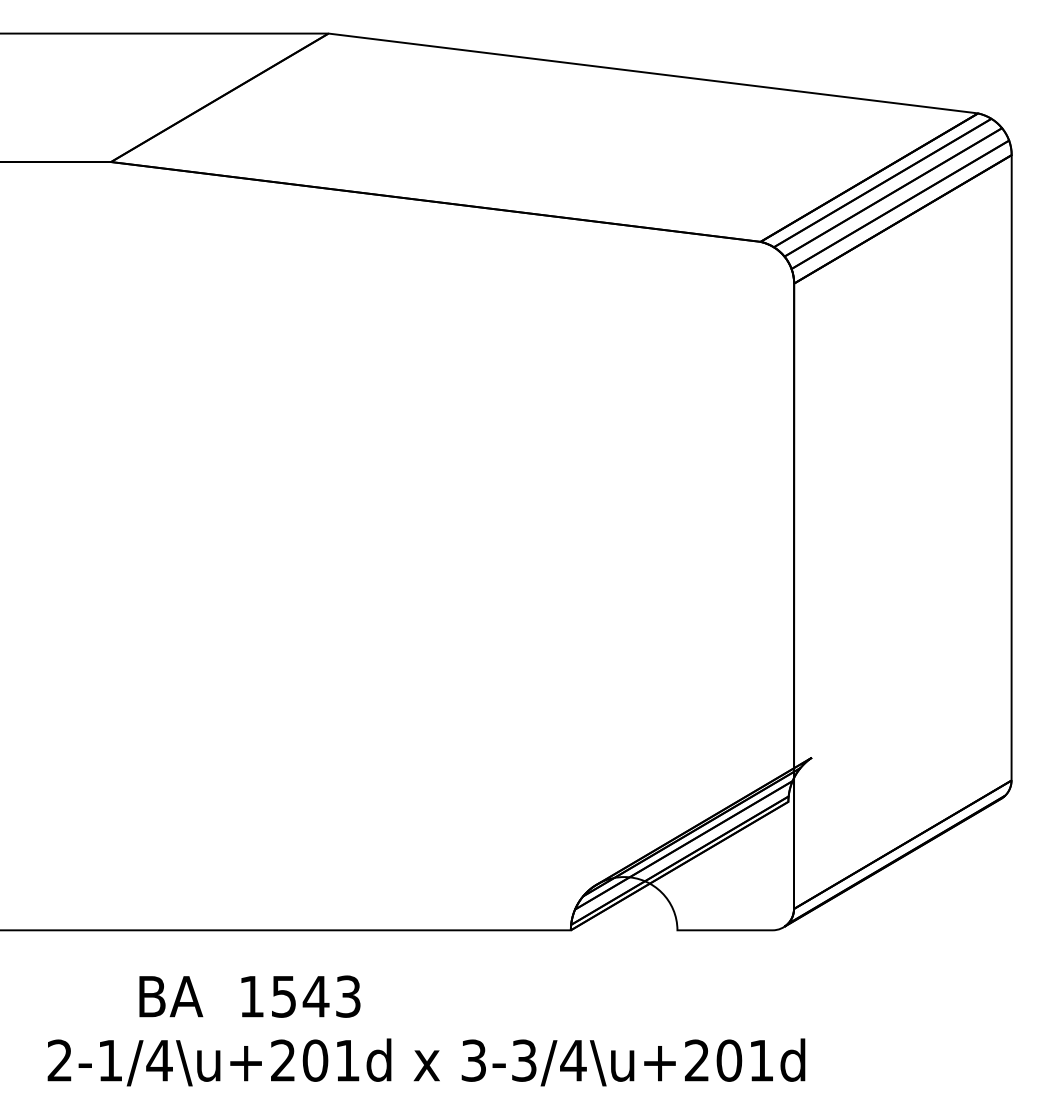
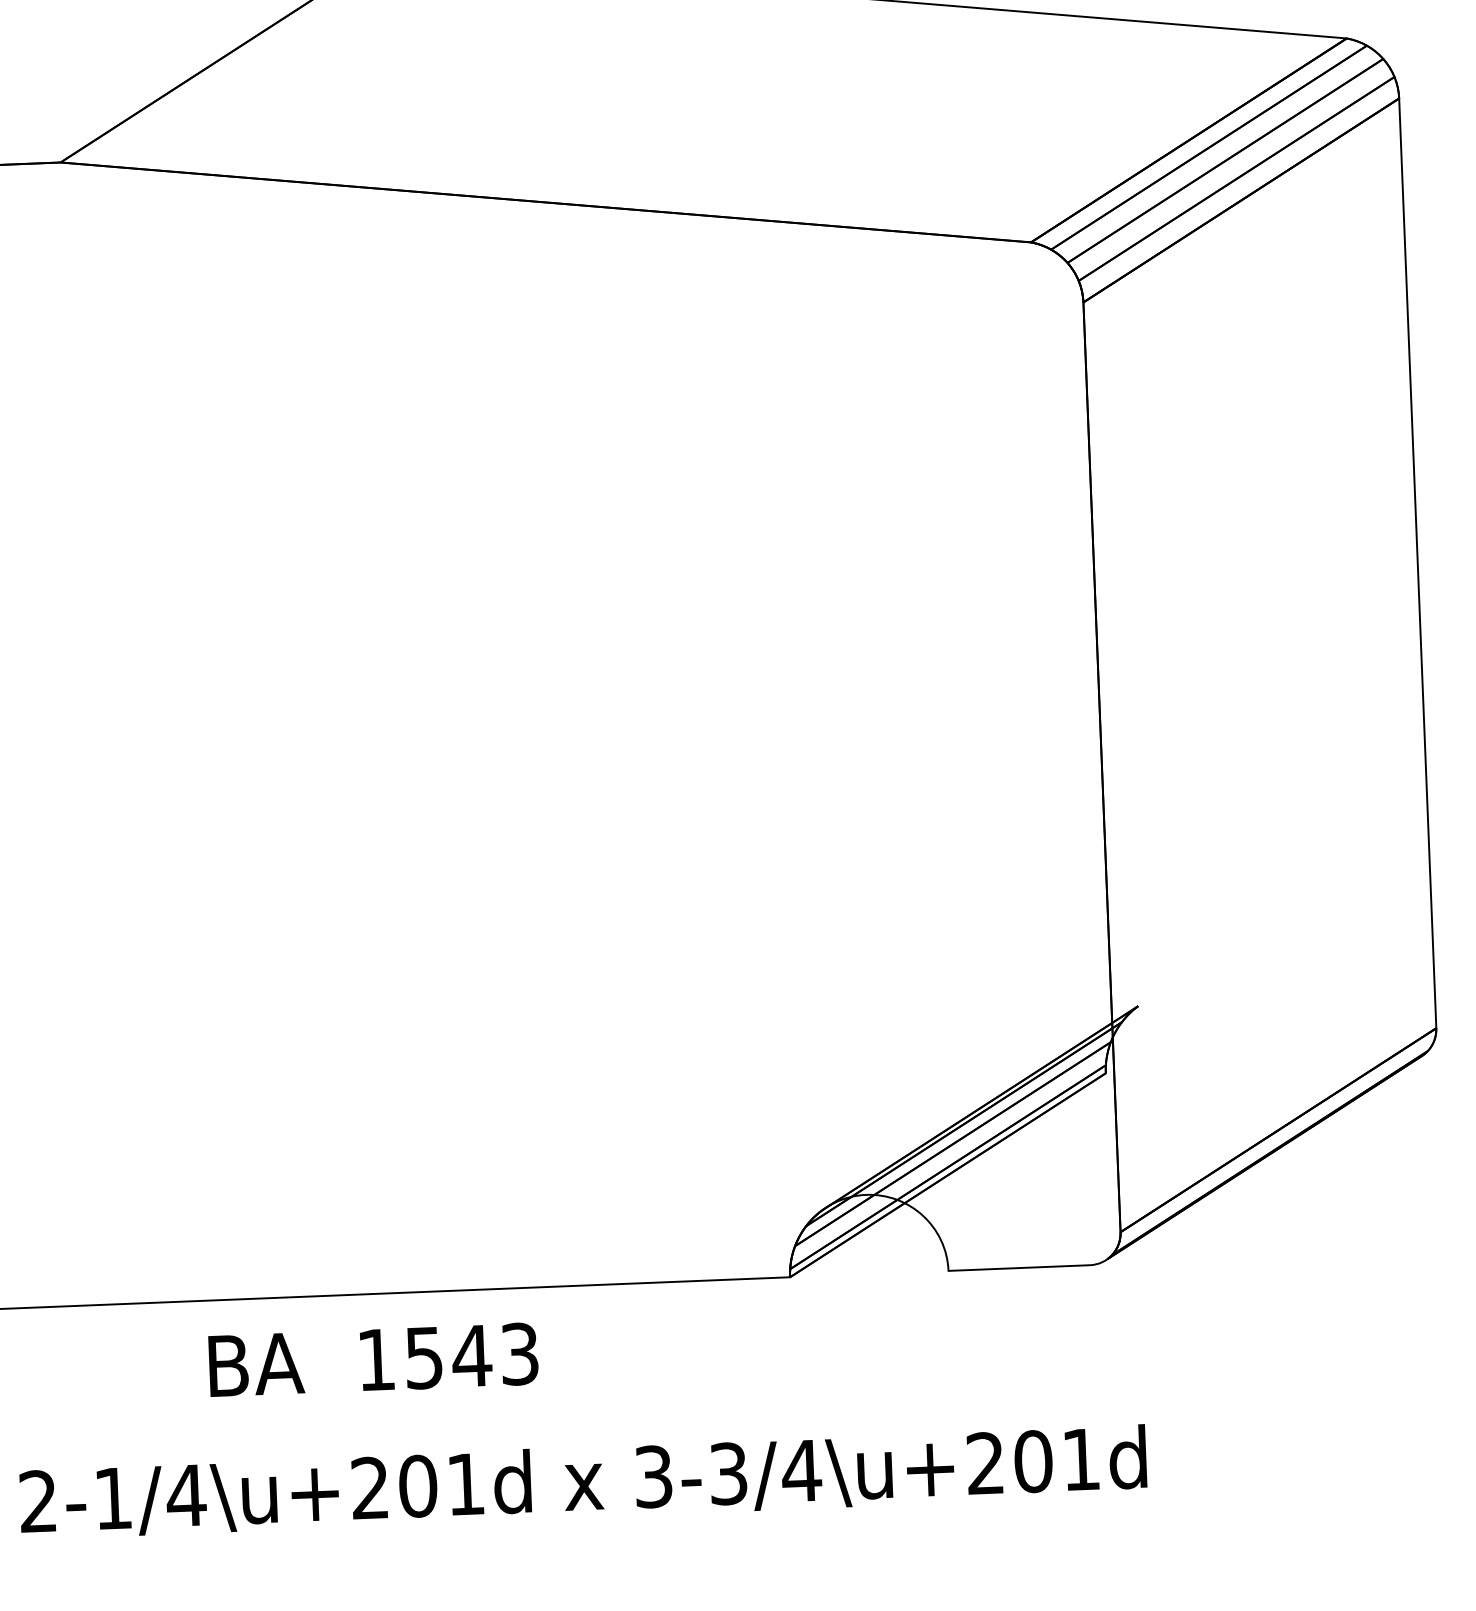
text: (249, 996) -> (372, 1359), moved

